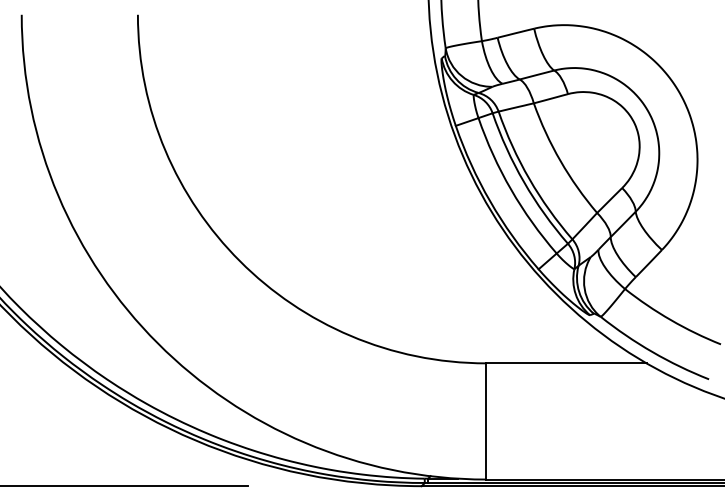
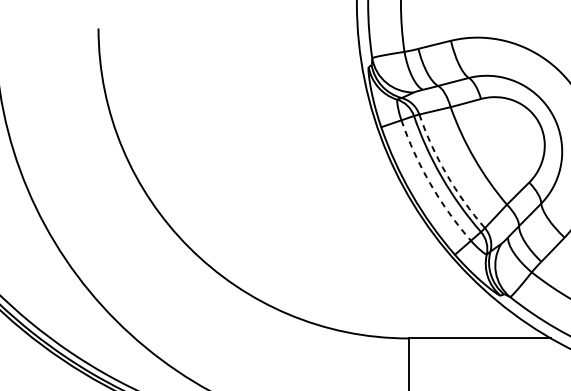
arc: (529, 179) -> (446, 174), solid -> dashed
arc: (511, 189) -> (430, 183), solid -> dashed

